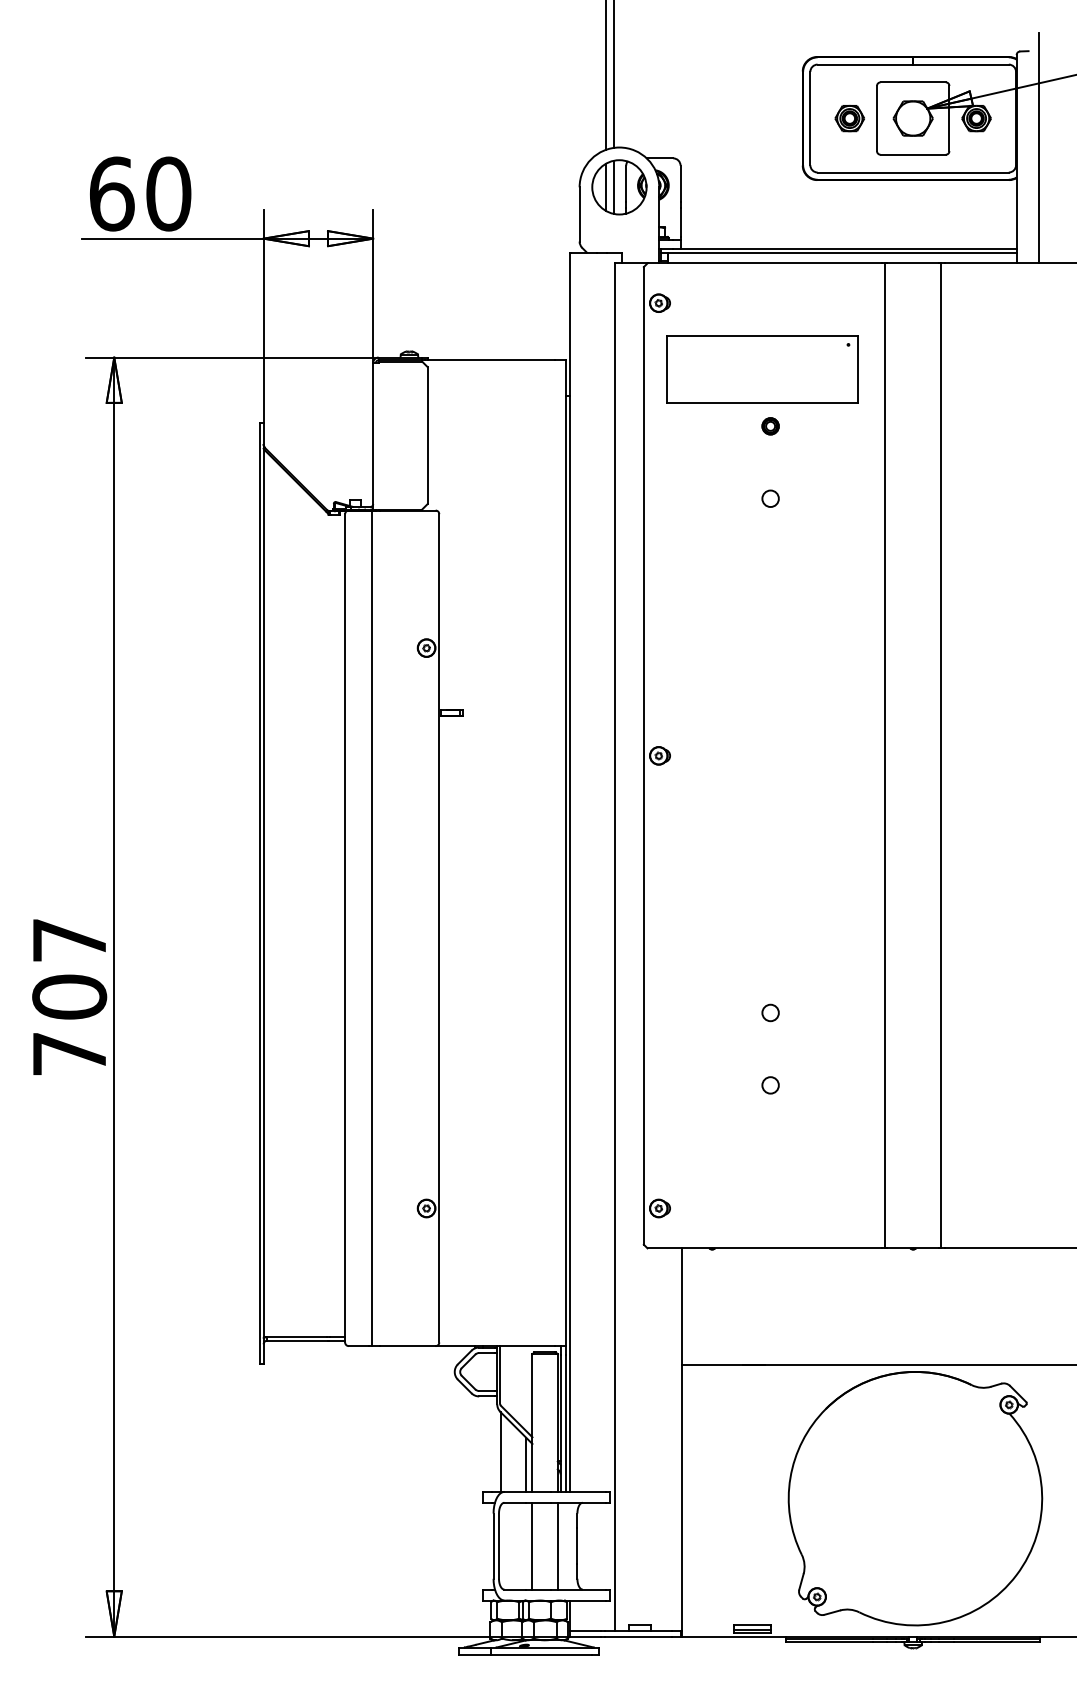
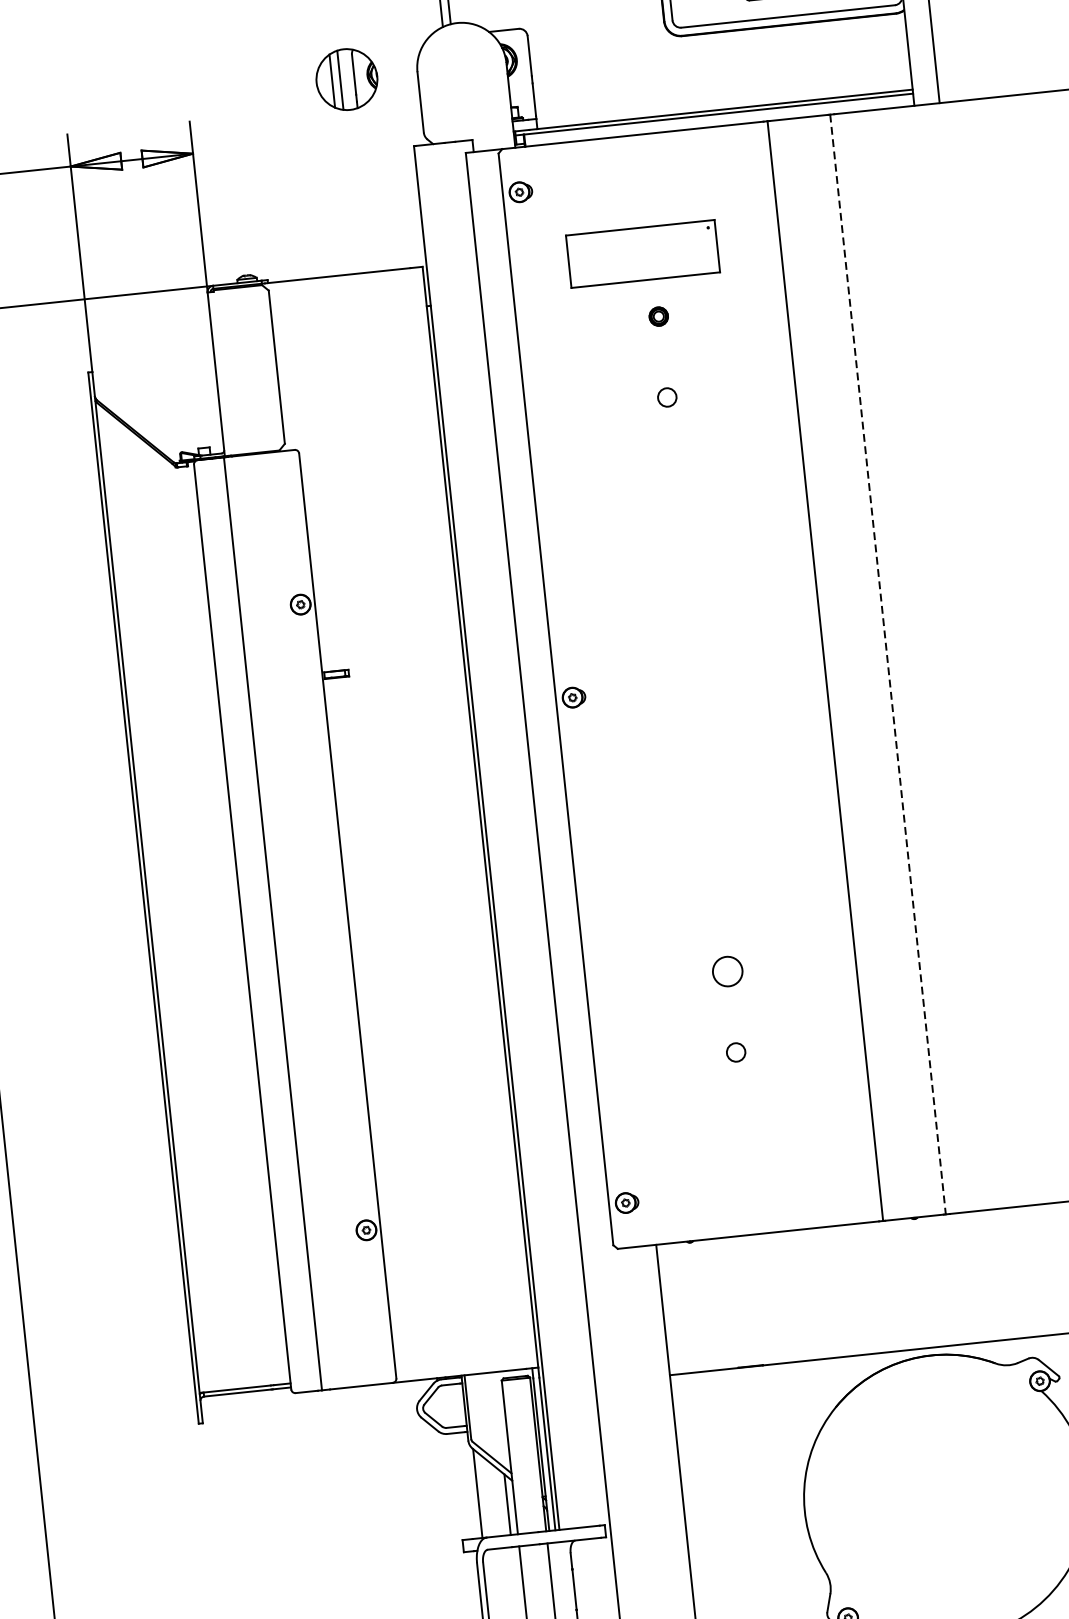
part: (619, 187) -> (347, 79), moved
part: (762, 369) -> (643, 254), size x0.7
line: (941, 756) -> (888, 665), solid -> dashed
circle: (770, 1012) -> (727, 971), size x1.6

